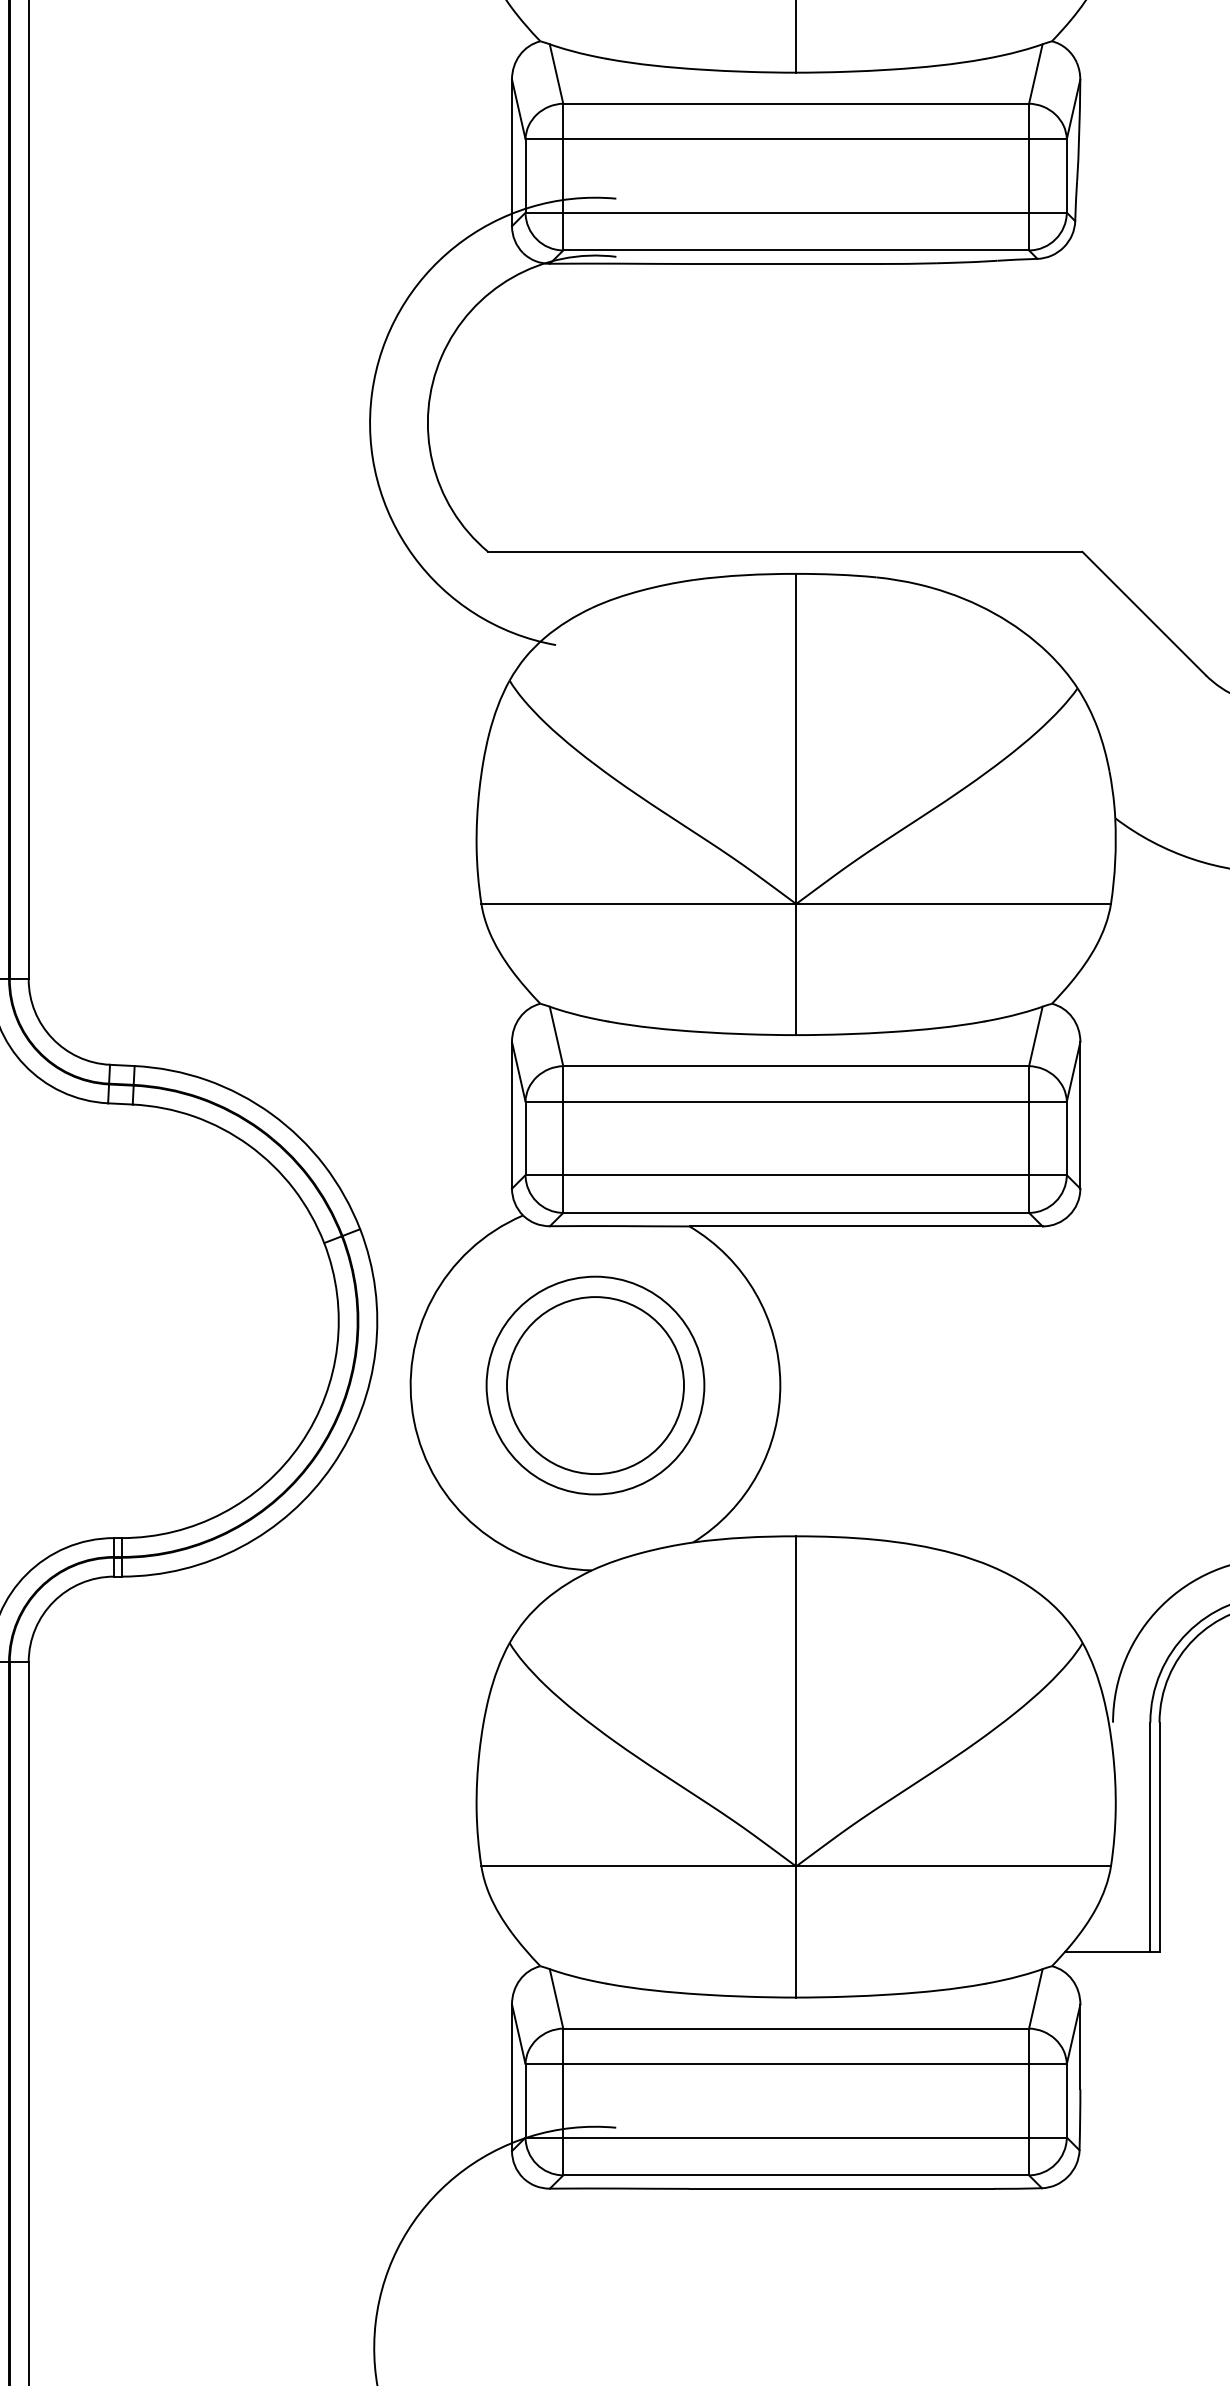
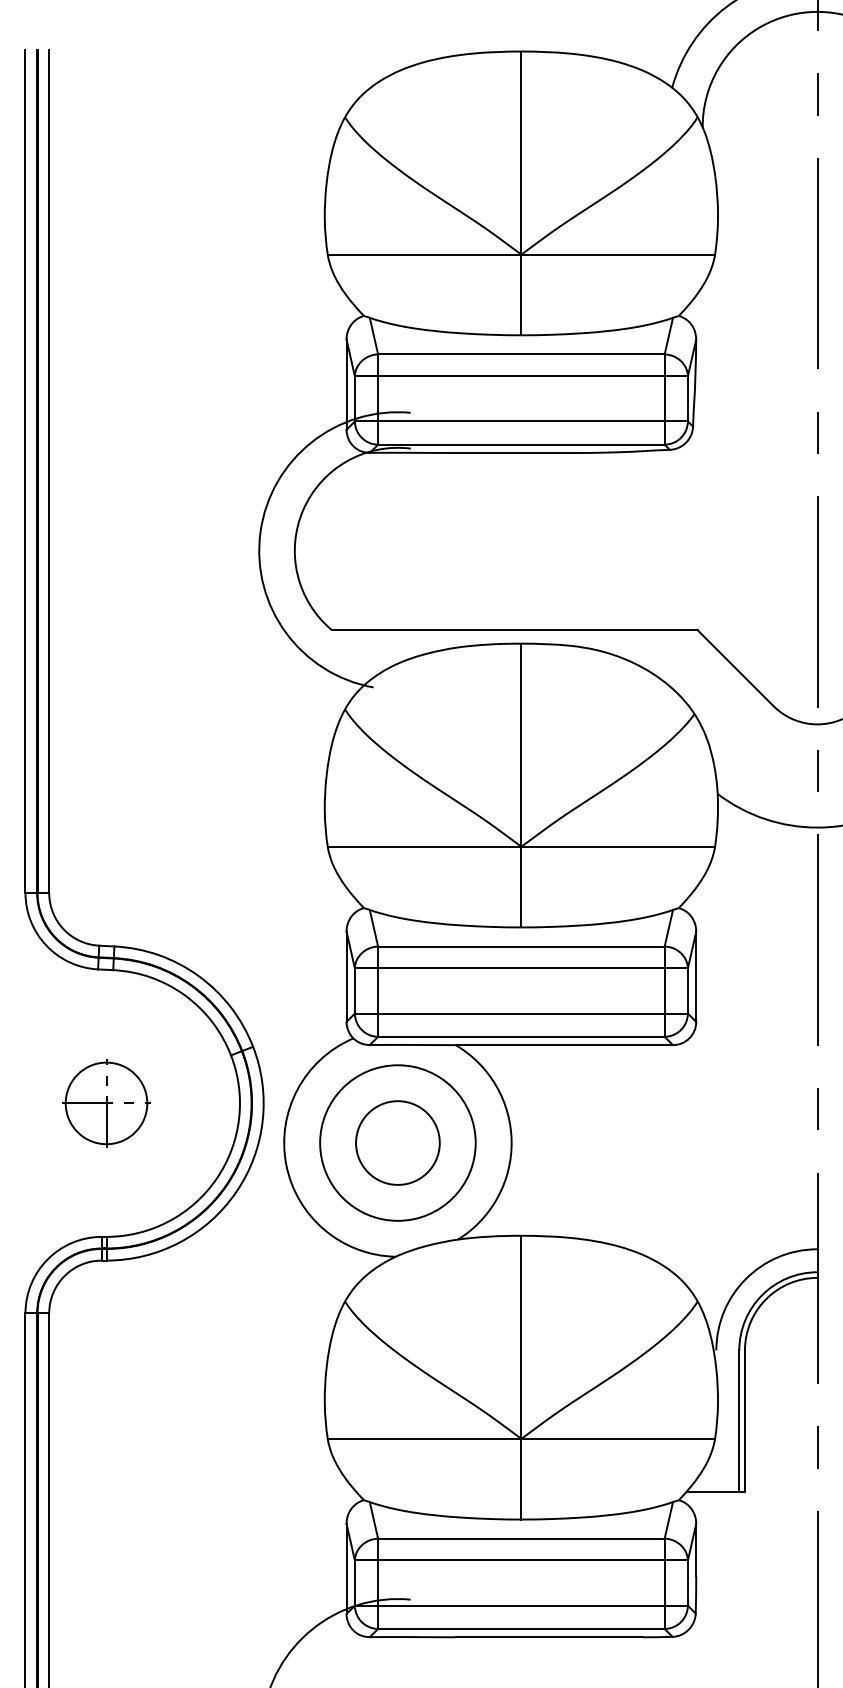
part: (121, 1321) -> (106, 1103), added
circle: (594, 1384) -> (397, 1142), size x0.62
circle: (594, 1384) -> (397, 1142), size x1.43

